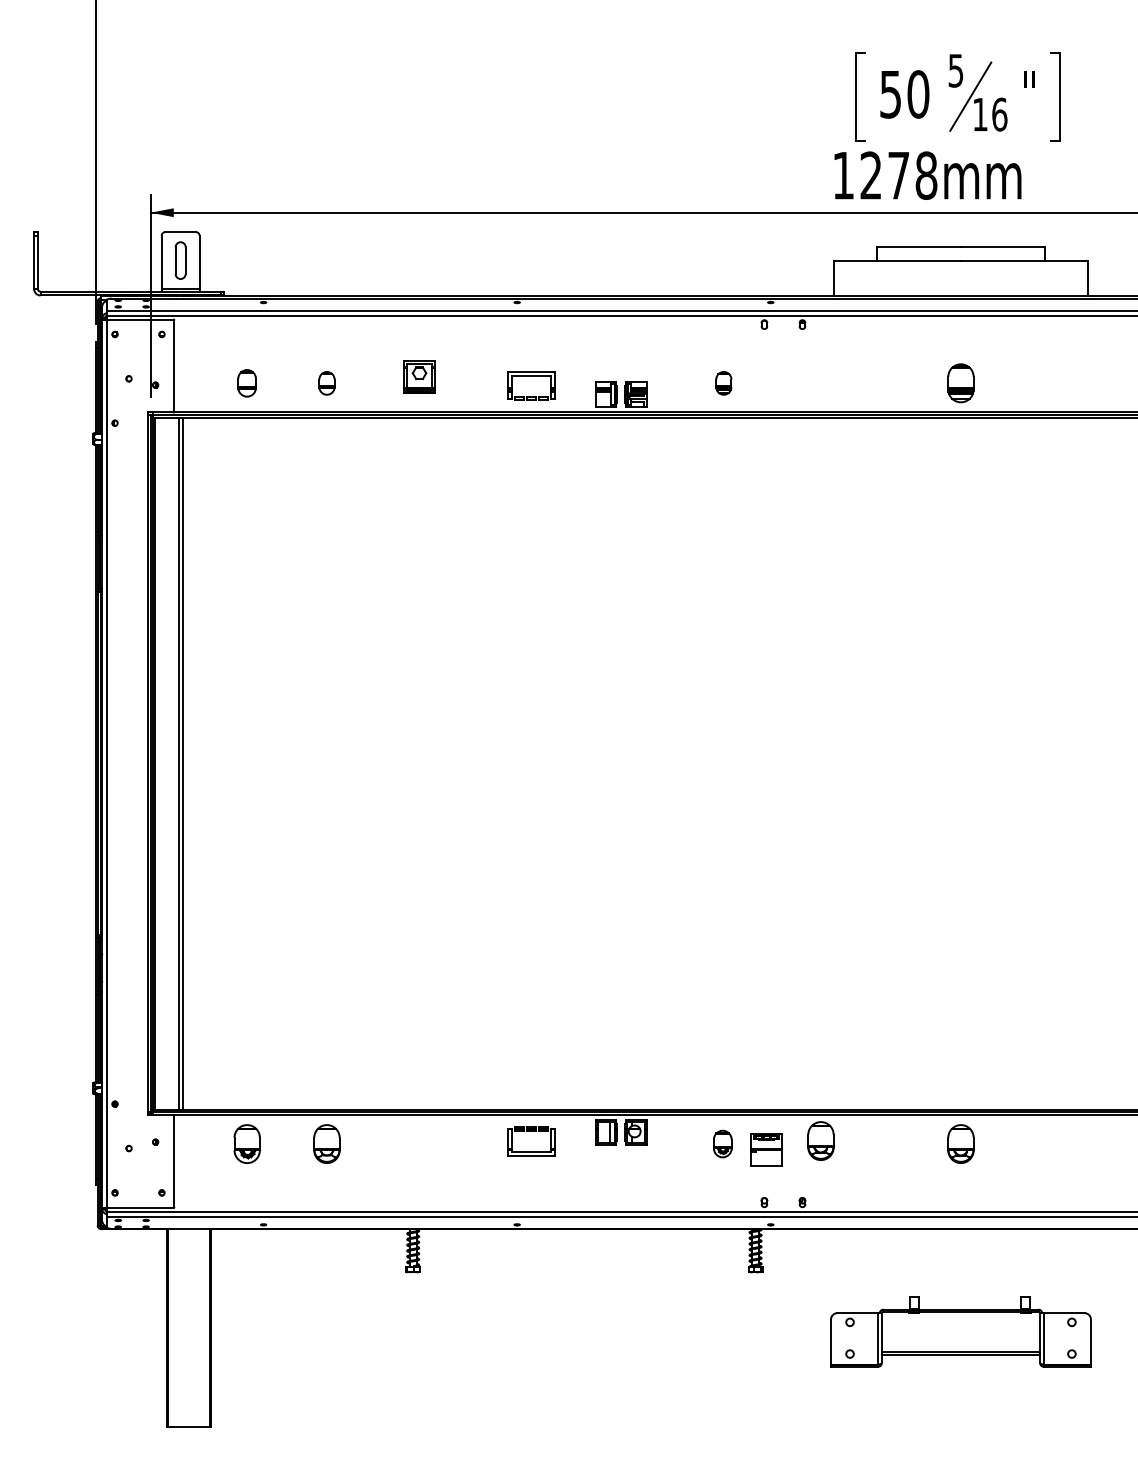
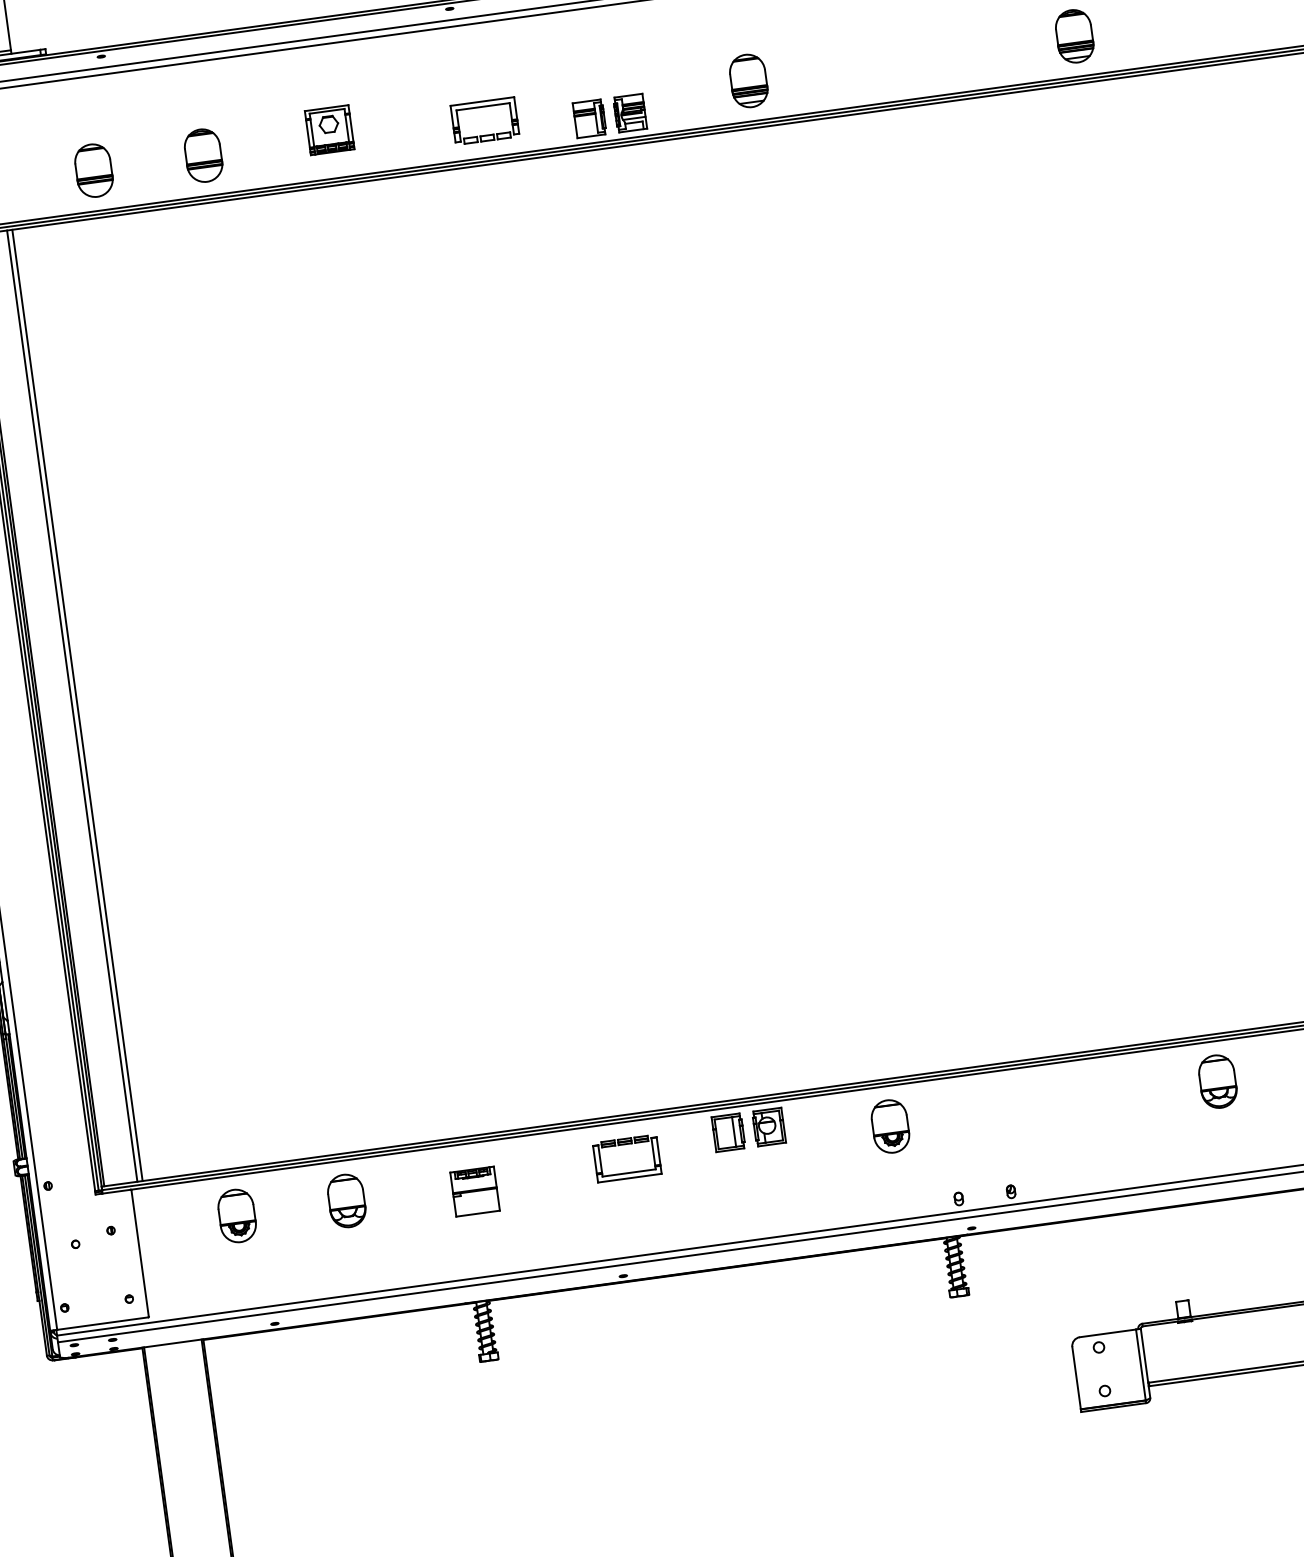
part: (246, 383) -> (93, 171), size x1.43
part: (326, 383) -> (202, 156), size x1.67
part: (723, 383) -> (748, 81), size x1.67
part: (820, 1140) -> (1024, 1103), removed
part: (722, 1143) -> (890, 1125), size x1.43
part: (766, 1149) -> (474, 1191), moved

